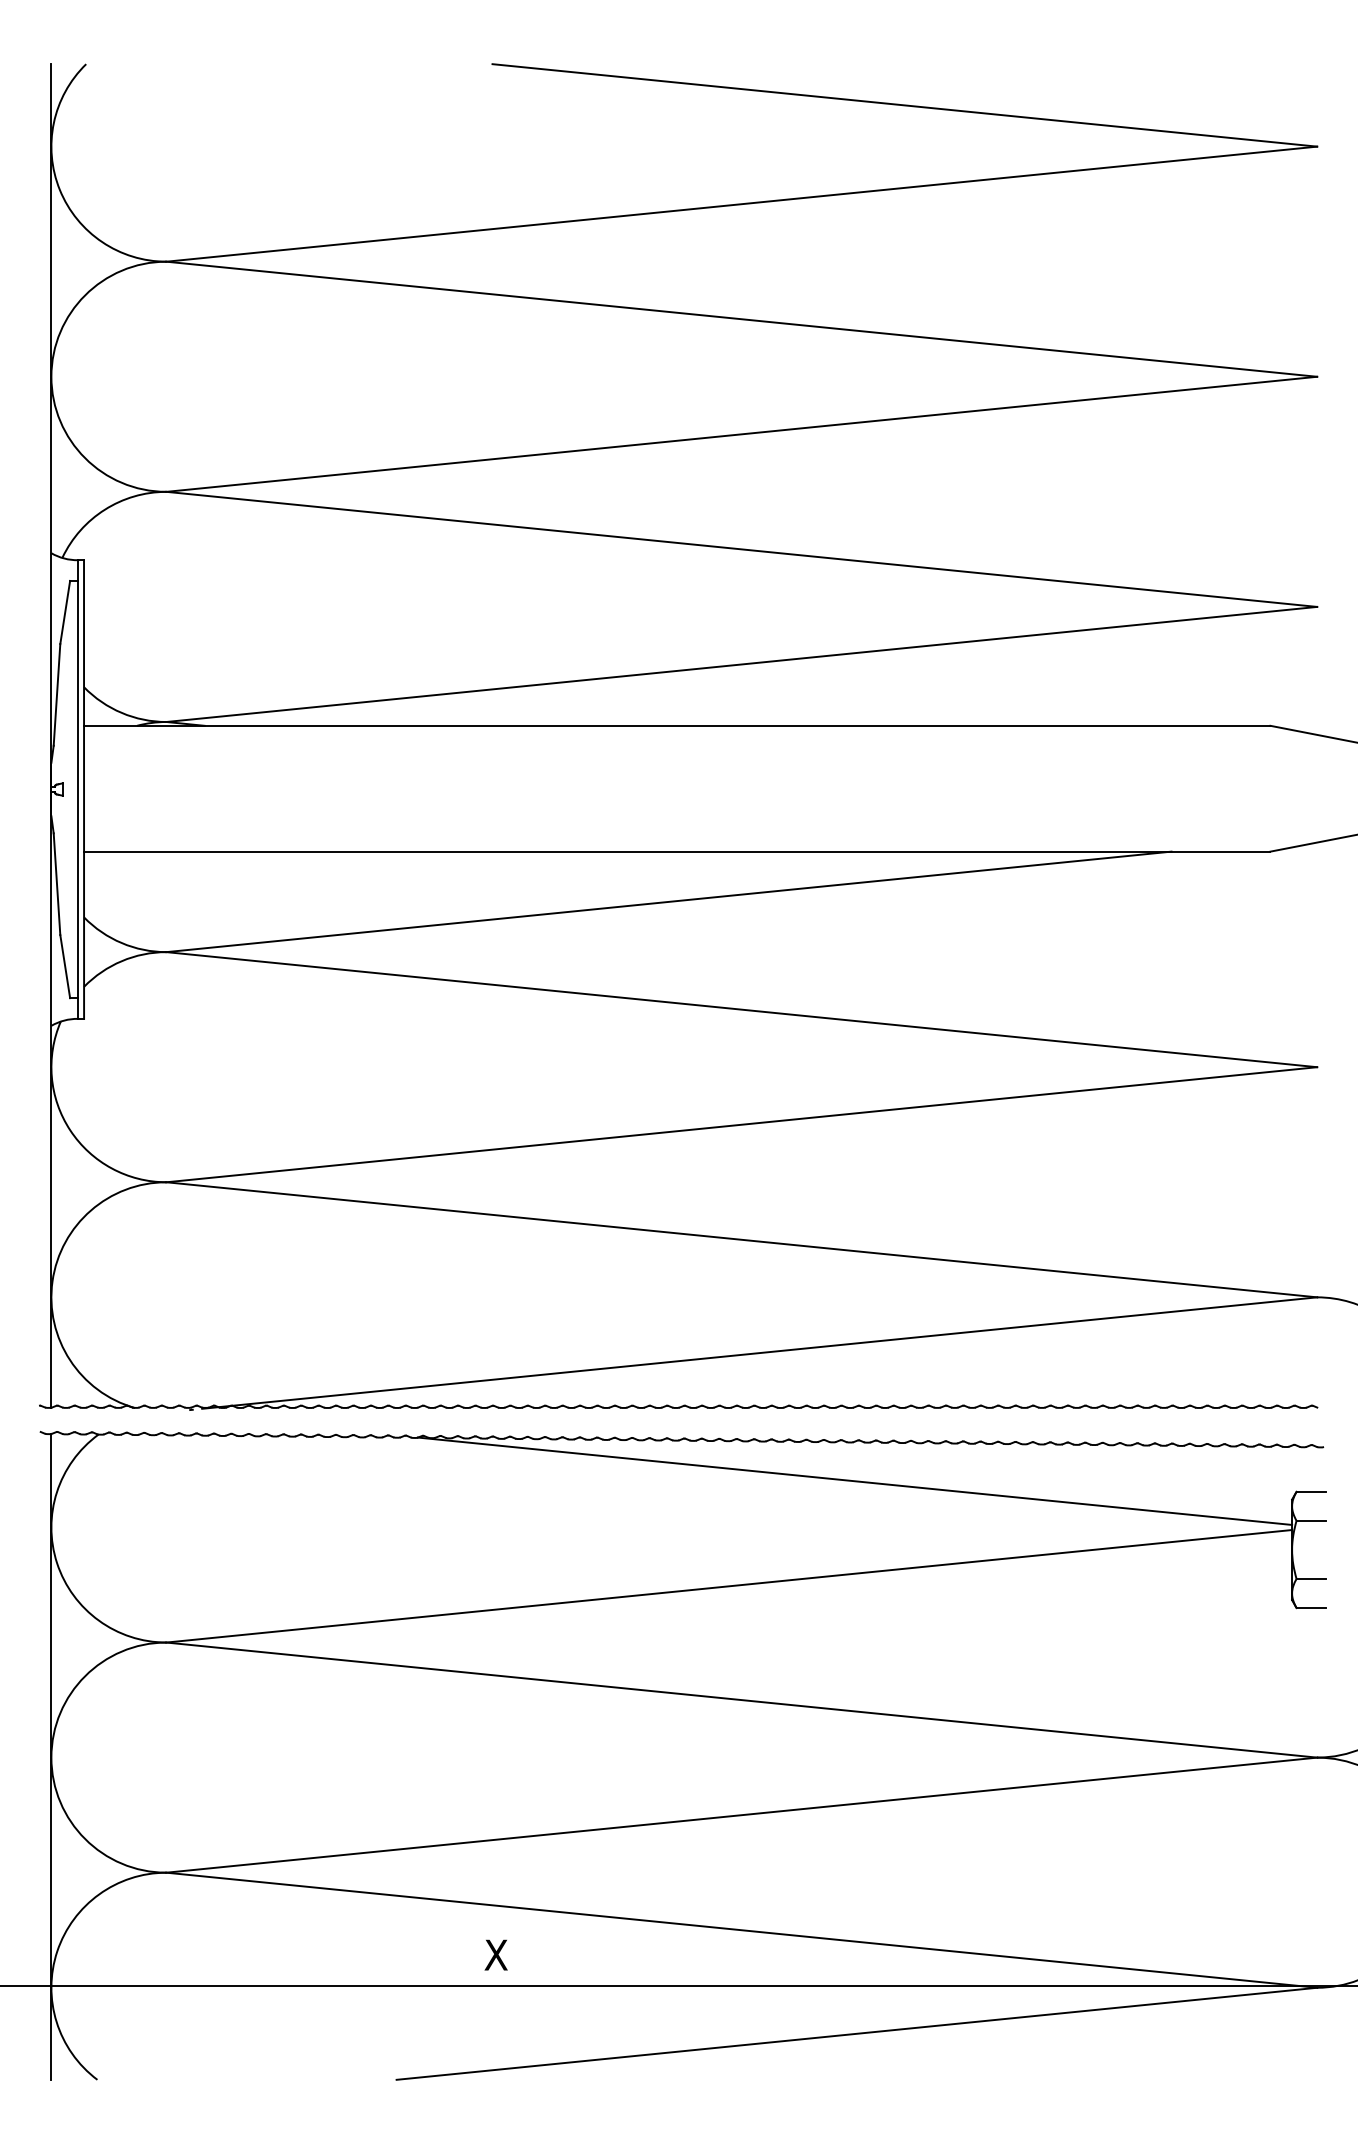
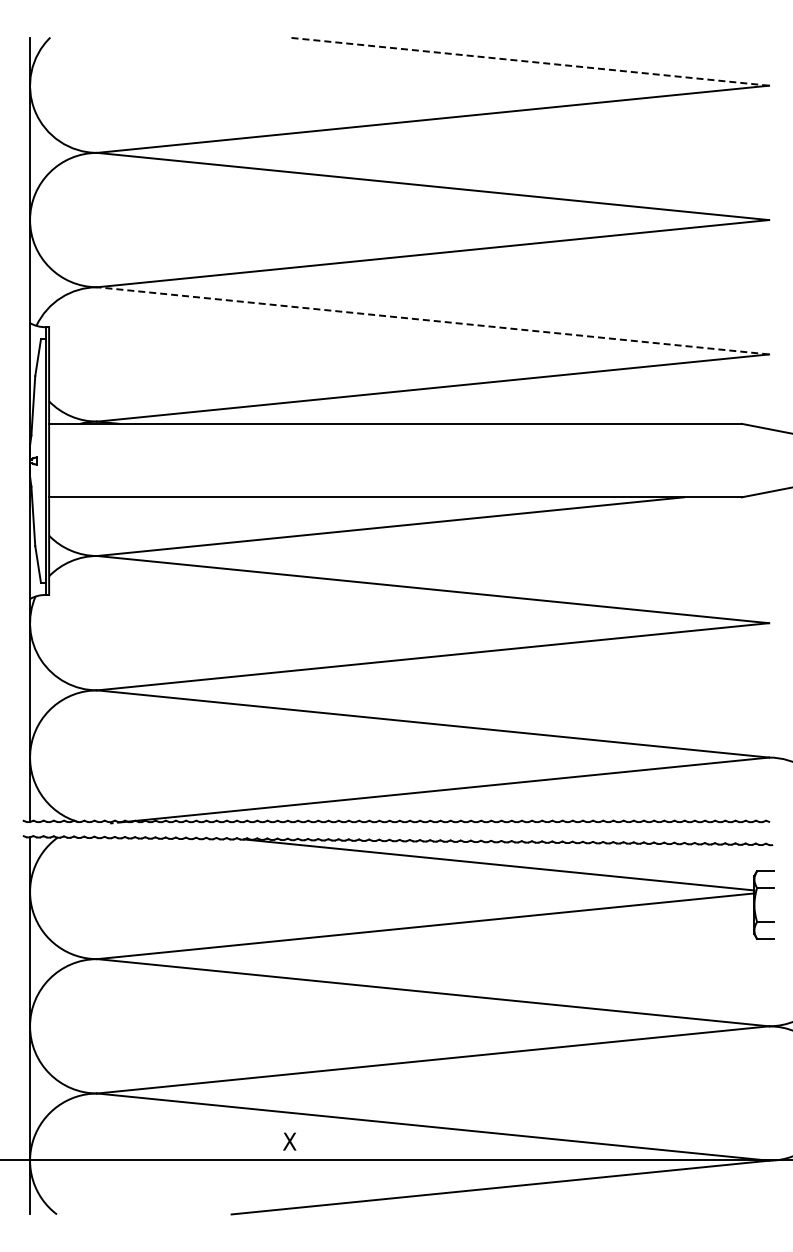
line: (905, 105) -> (528, 61), solid -> dashed
line: (742, 548) -> (433, 320), solid -> dashed

